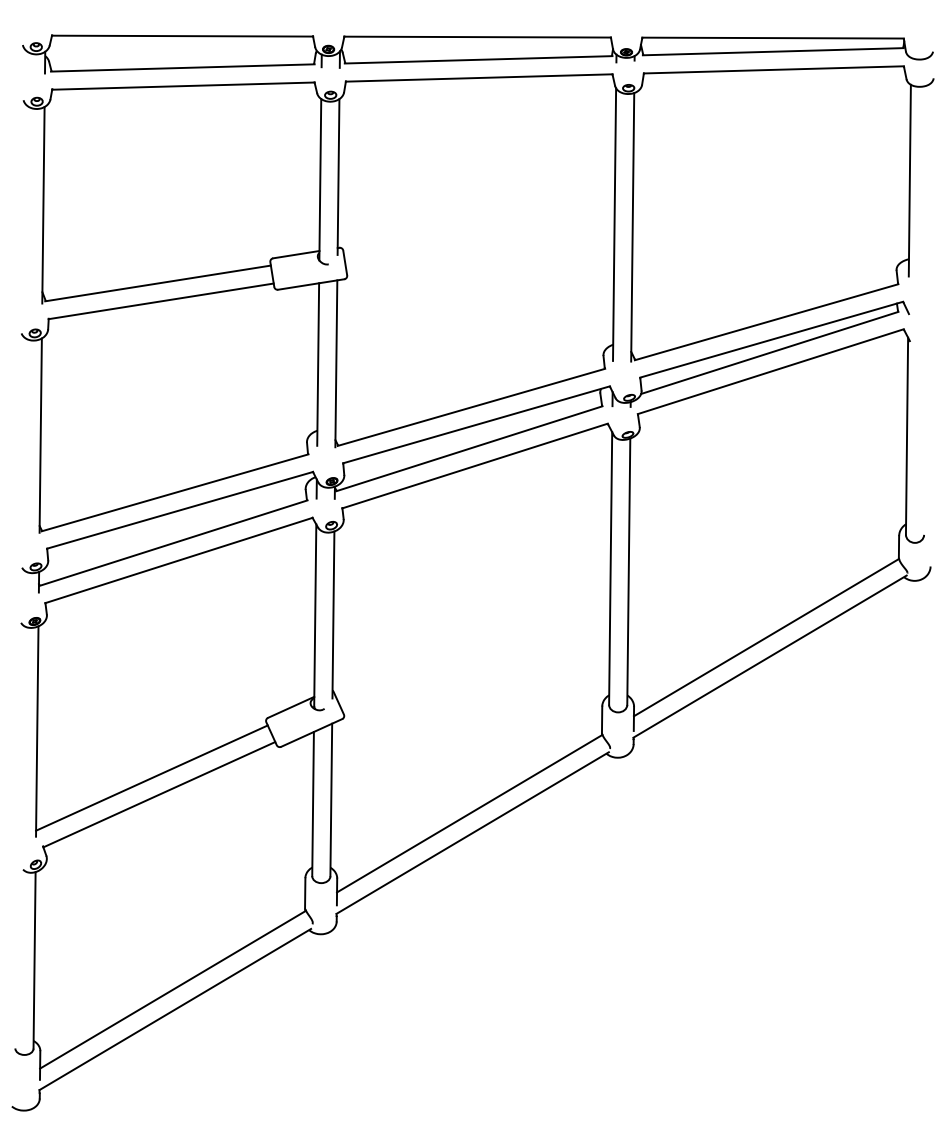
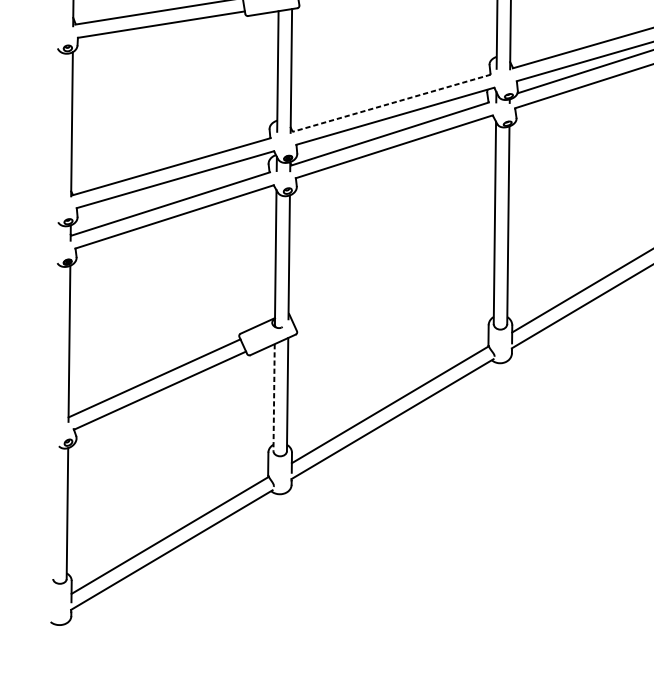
line: (470, 407) -> (390, 103), solid -> dashed
line: (313, 804) -> (274, 397), solid -> dashed

